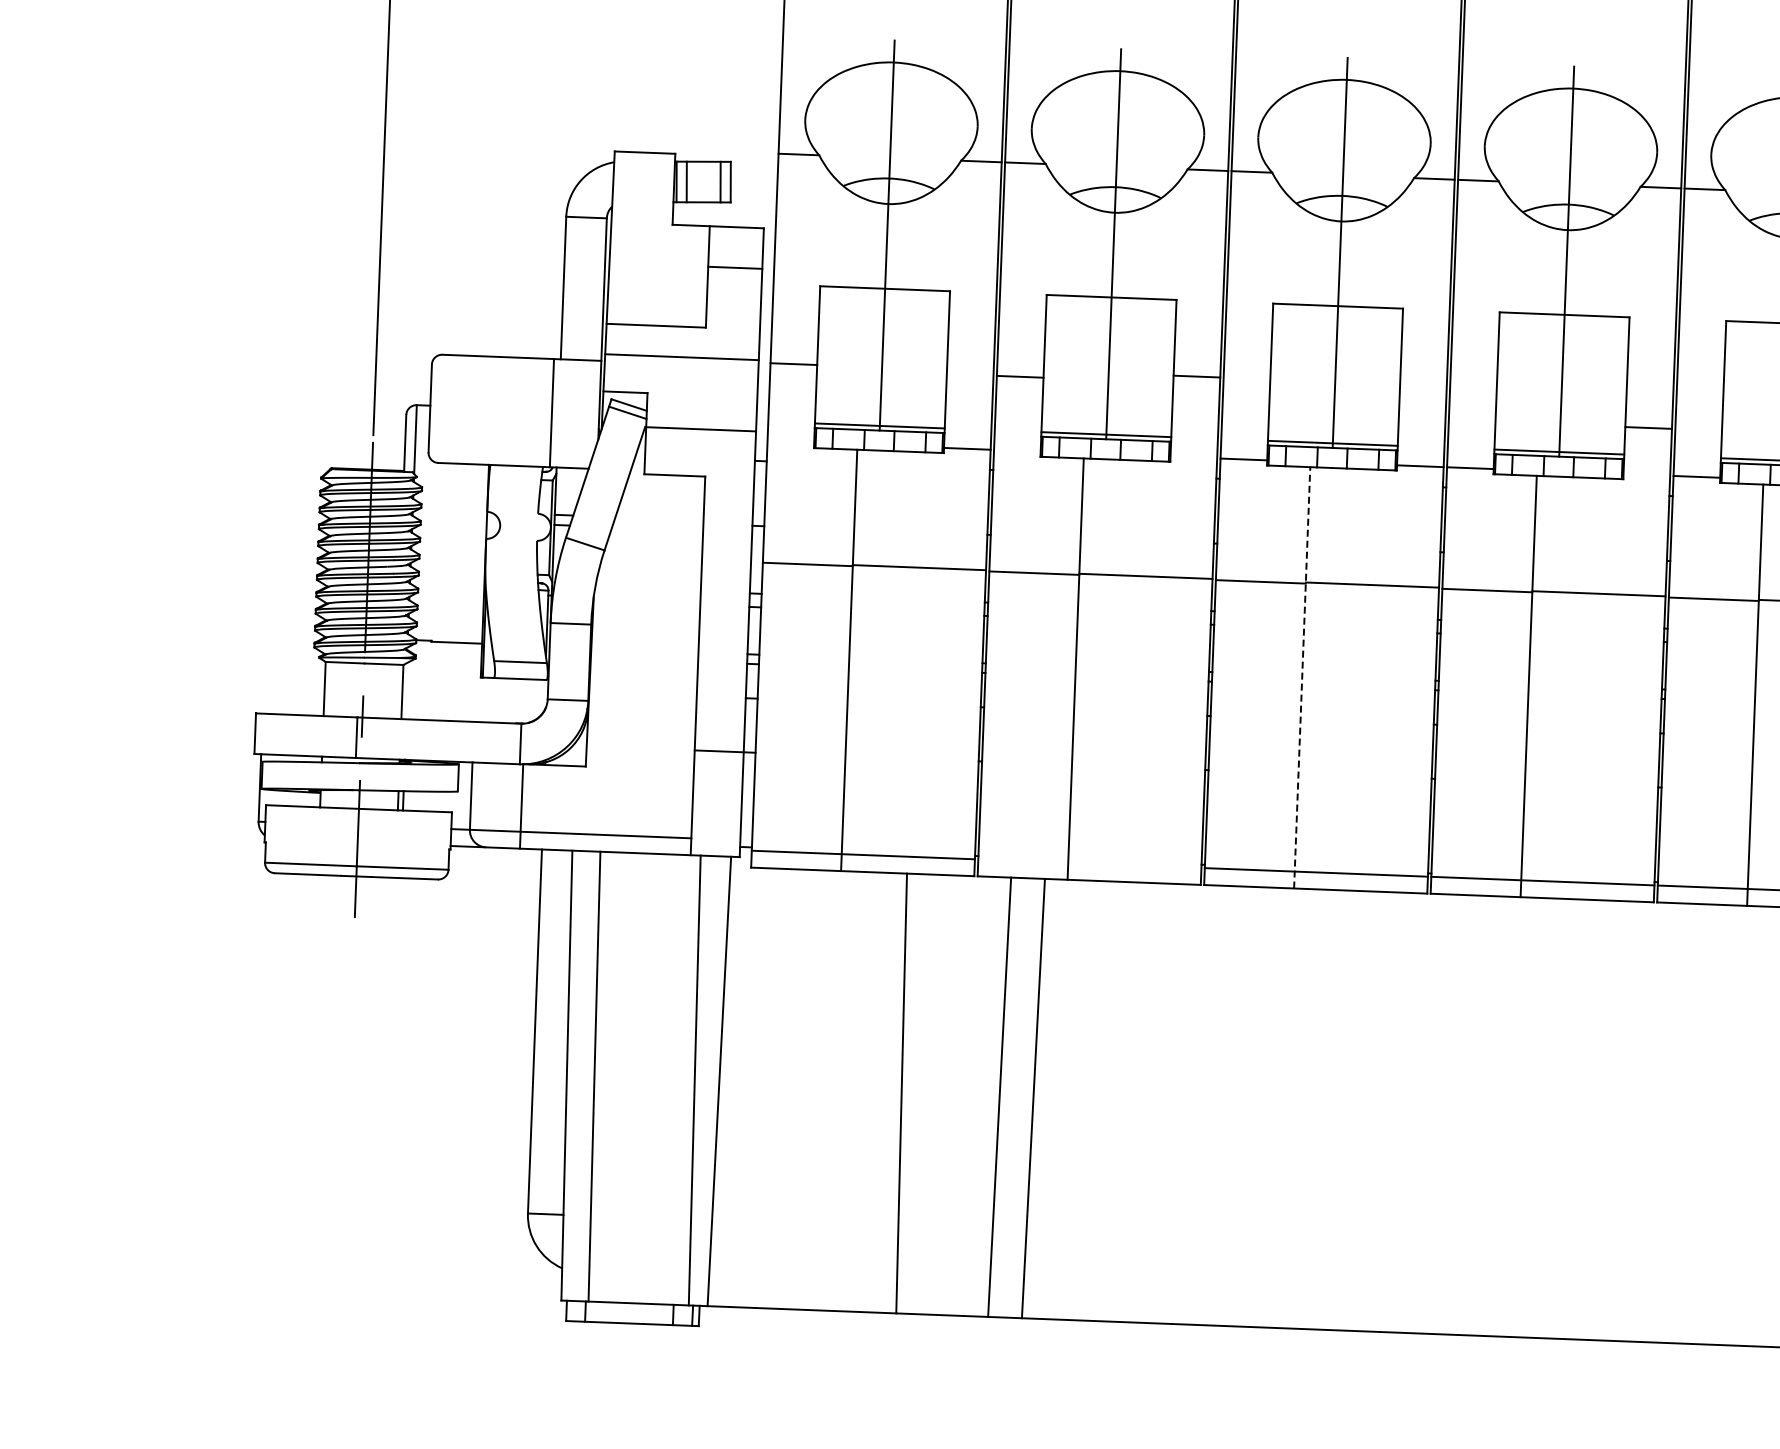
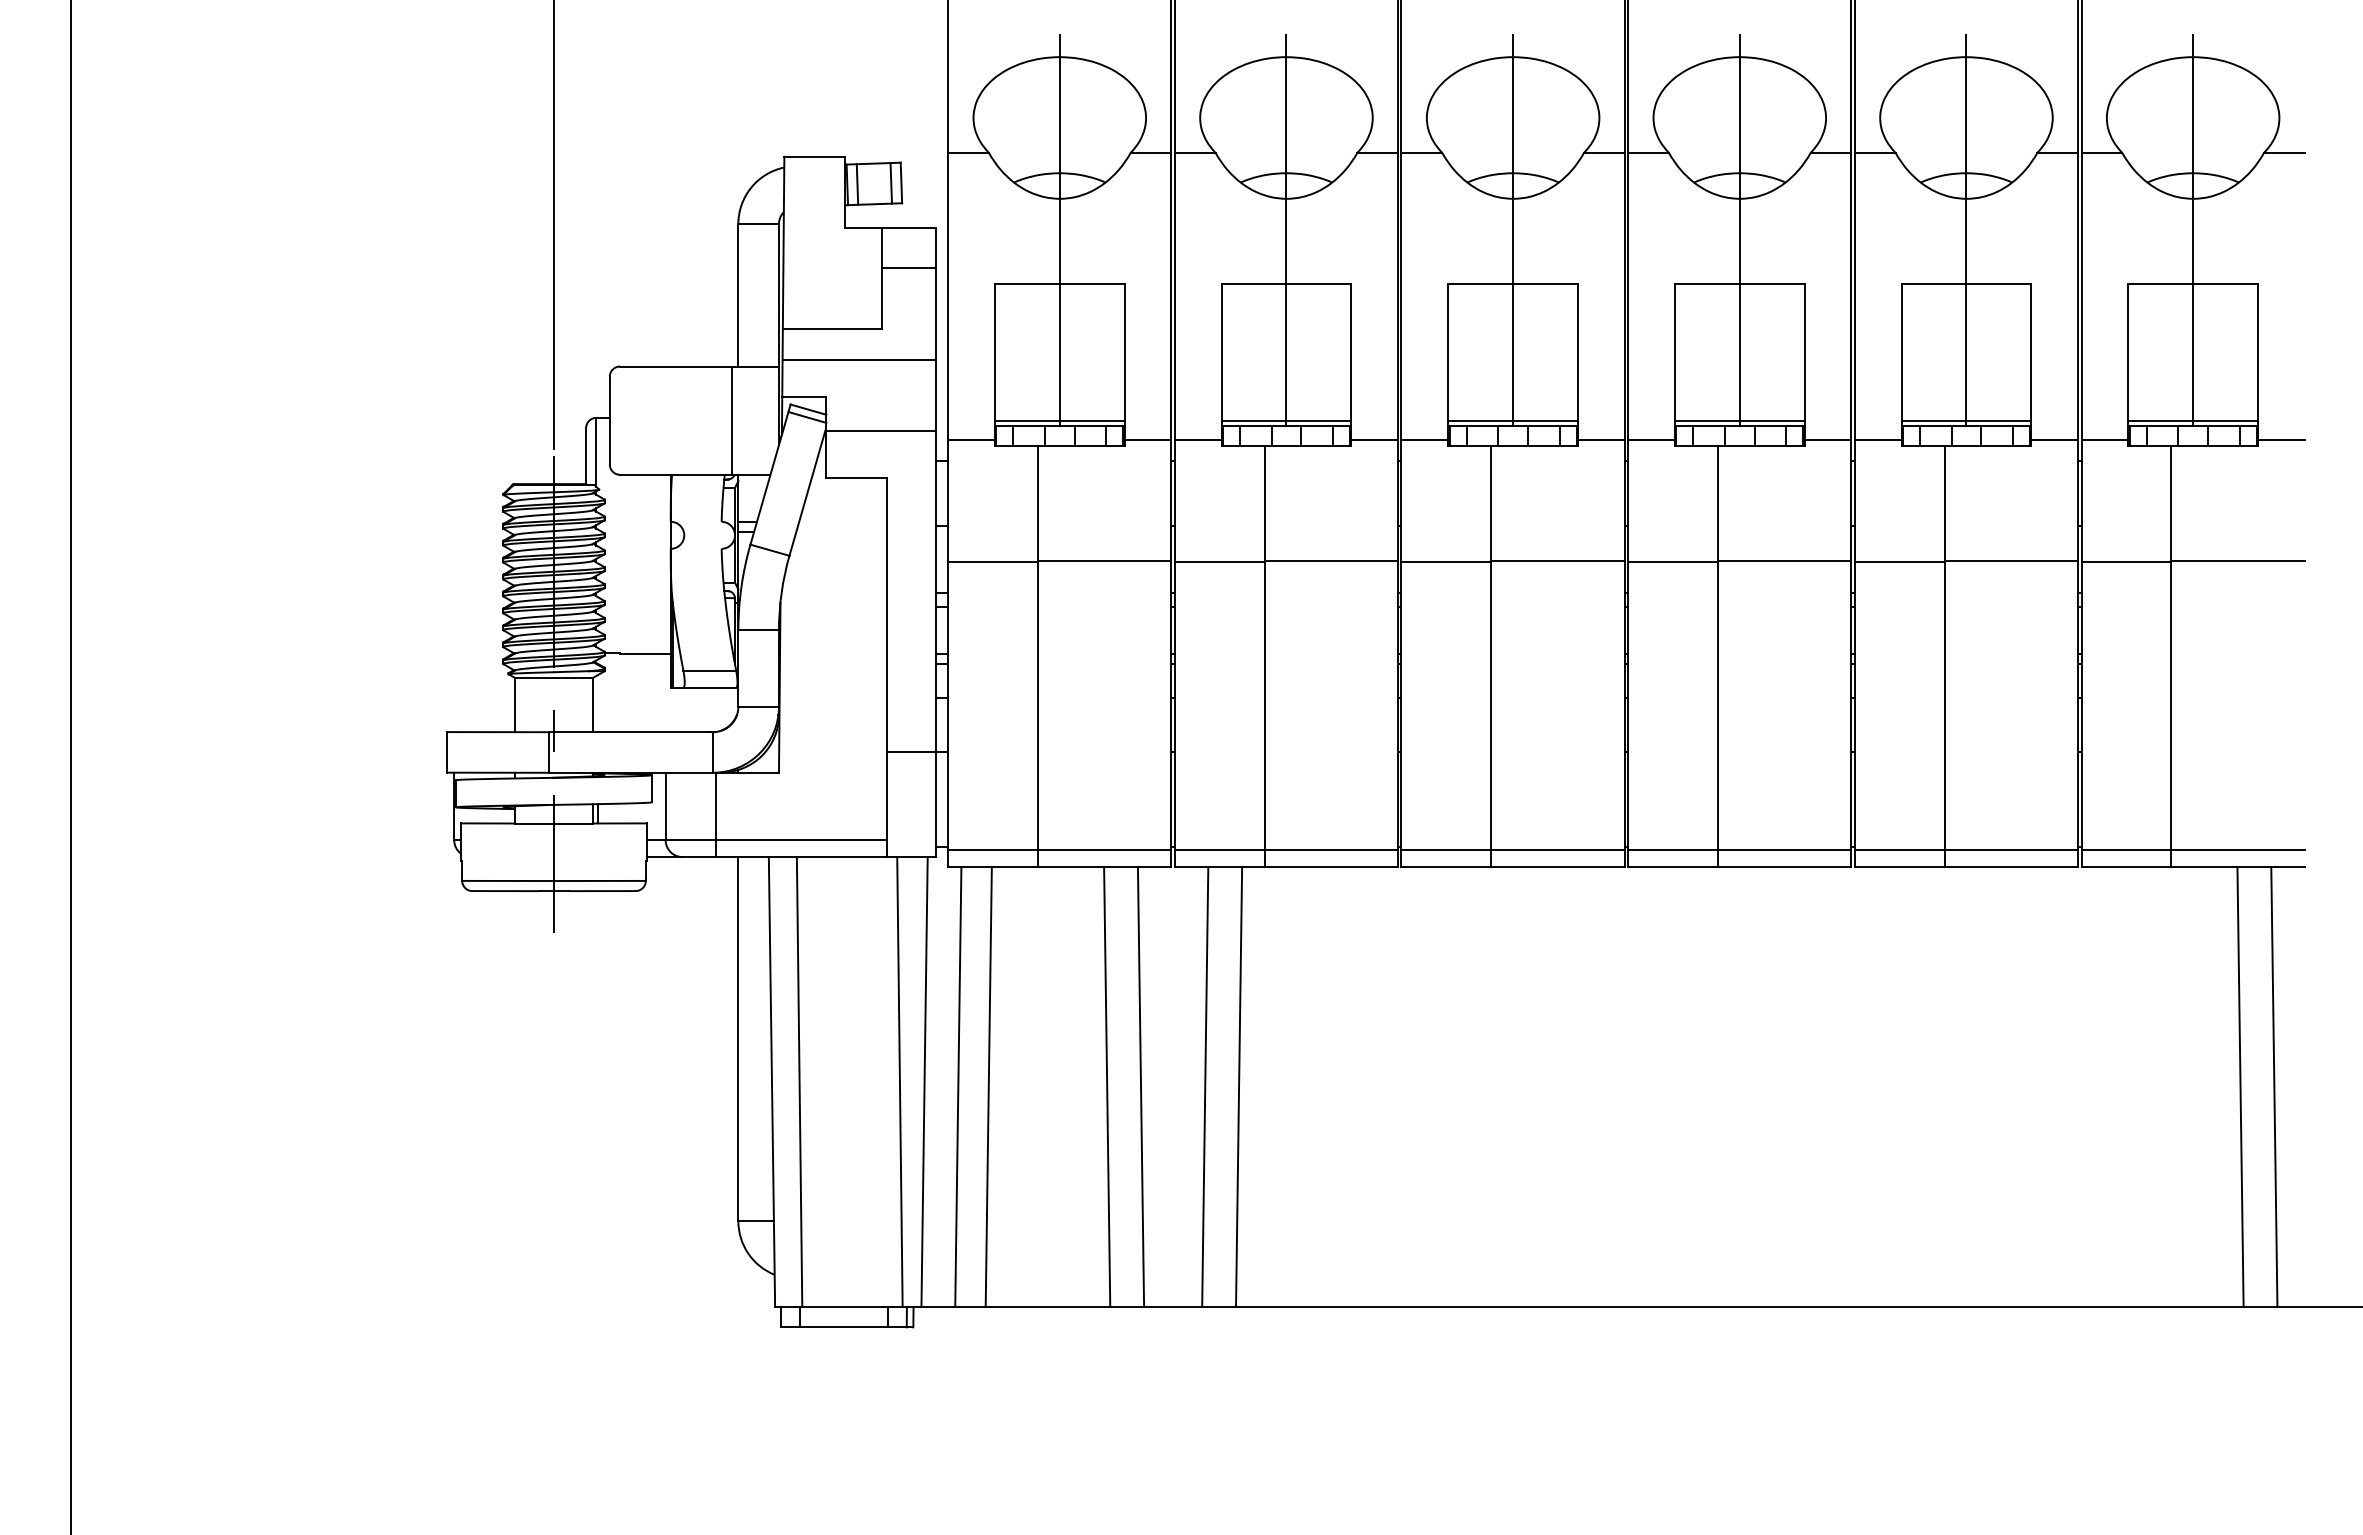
line: (793, 364) -> (971, 440), moved
line: (1019, 376) -> (1197, 440), moved
line: (1196, 376) -> (1374, 440), moved
line: (1648, 428) -> (1827, 440), moved
line: (1302, 677) -> (1491, 656), dashed -> solid
line: (1089, 863) -> (1286, 850), added
line: (753, 1088) -> (958, 1087), added
line: (783, 1089) -> (988, 1087), added
line: (934, 1095) -> (1140, 1087), added

